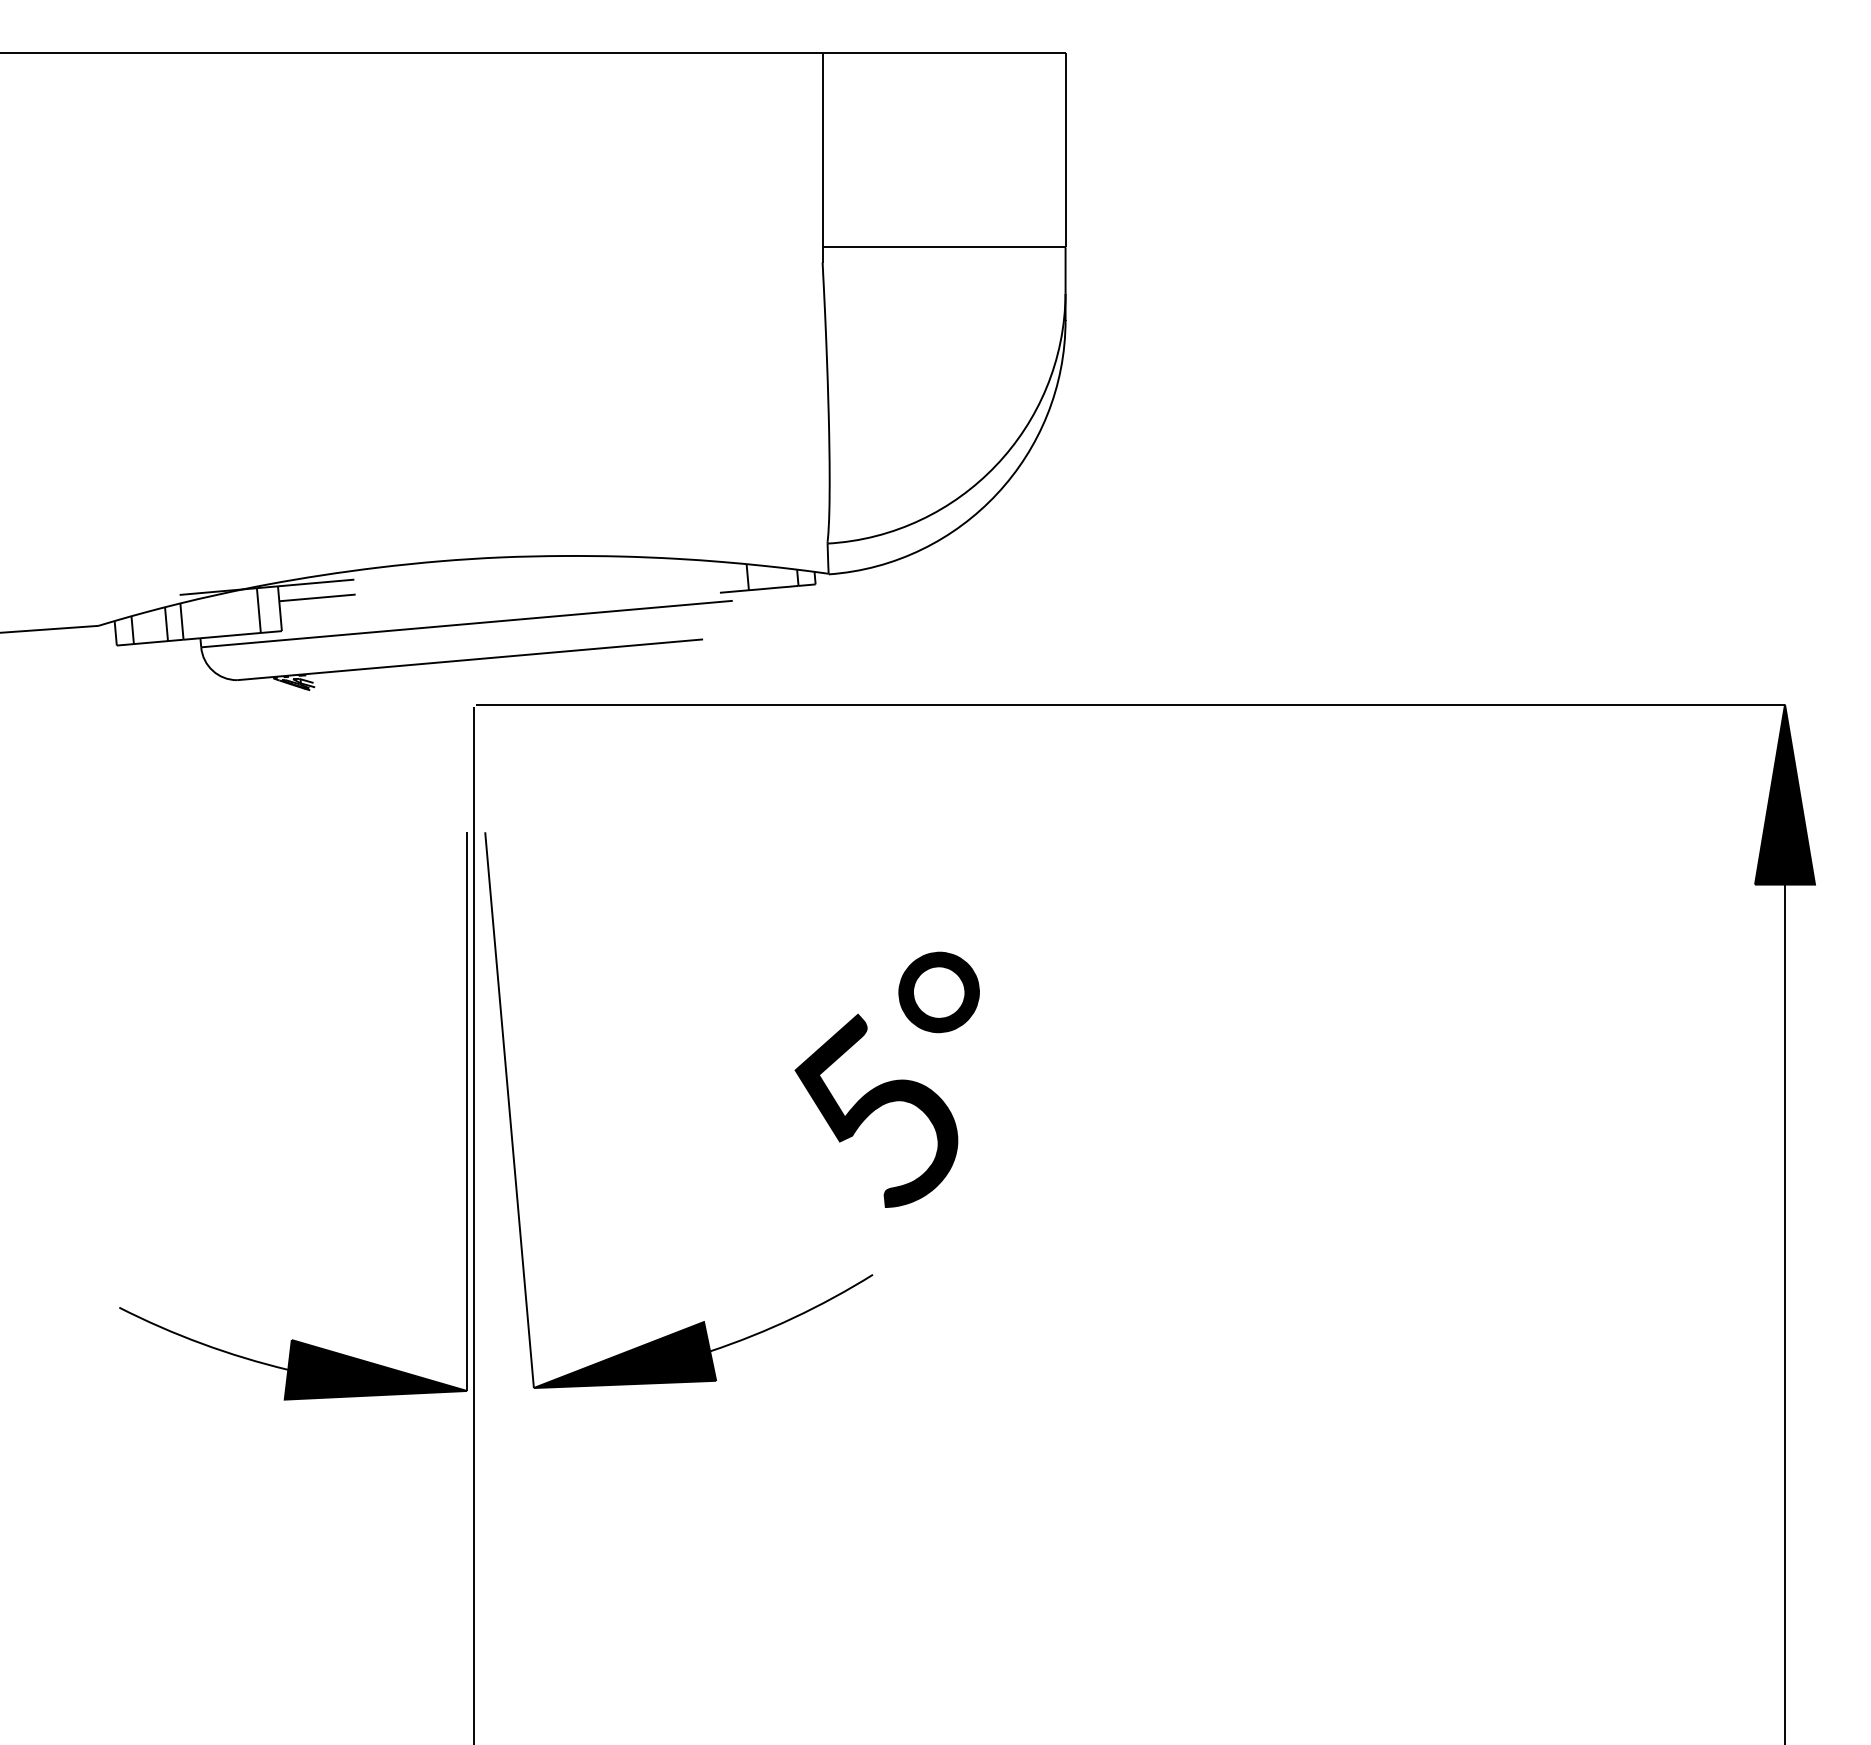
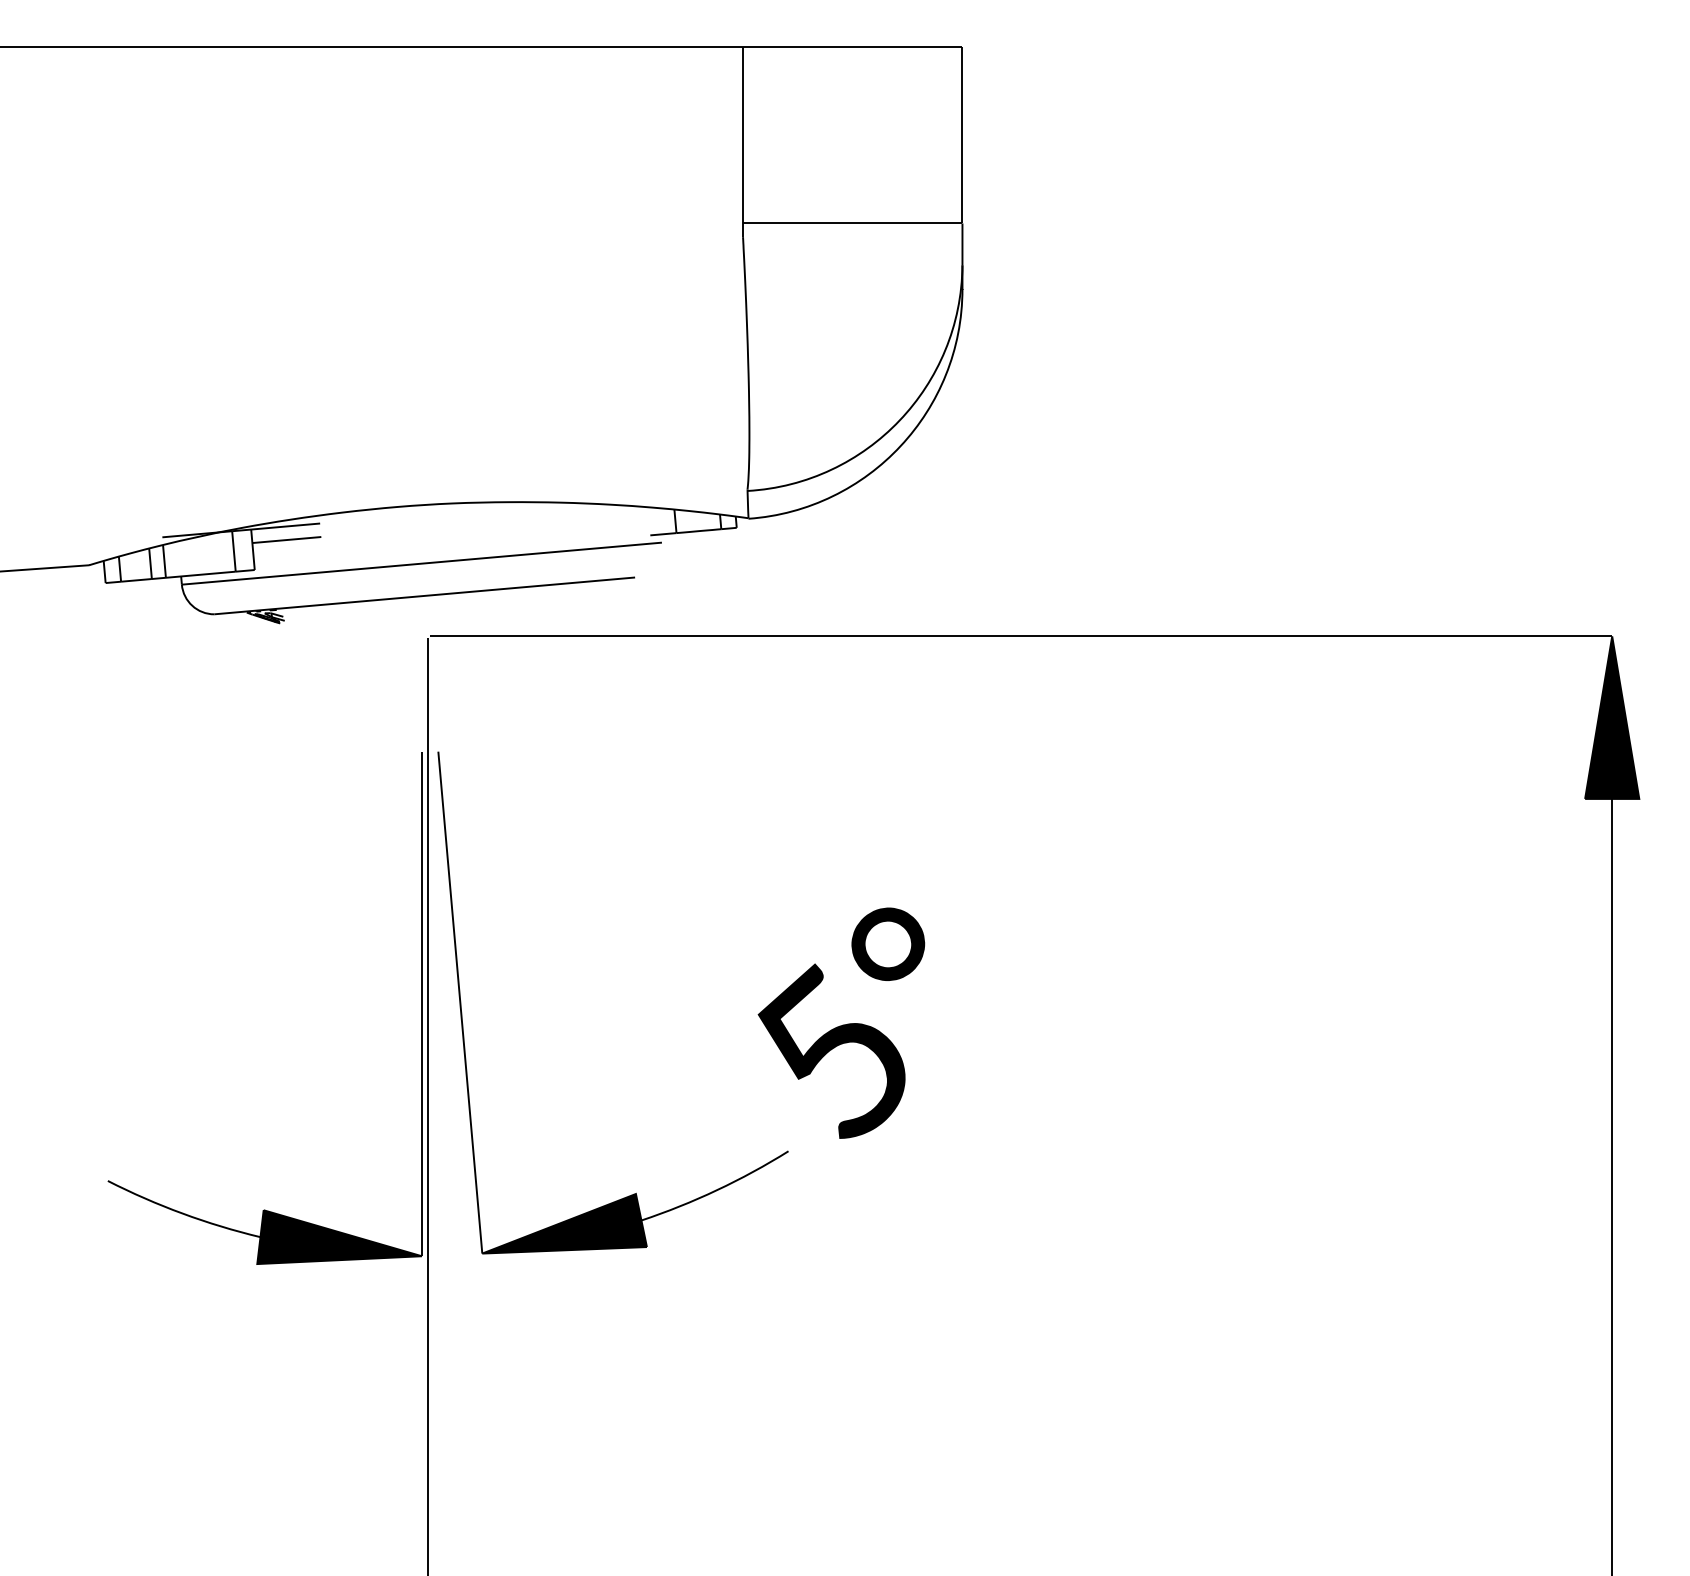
text: (887, 1079) -> (841, 1022), moved

